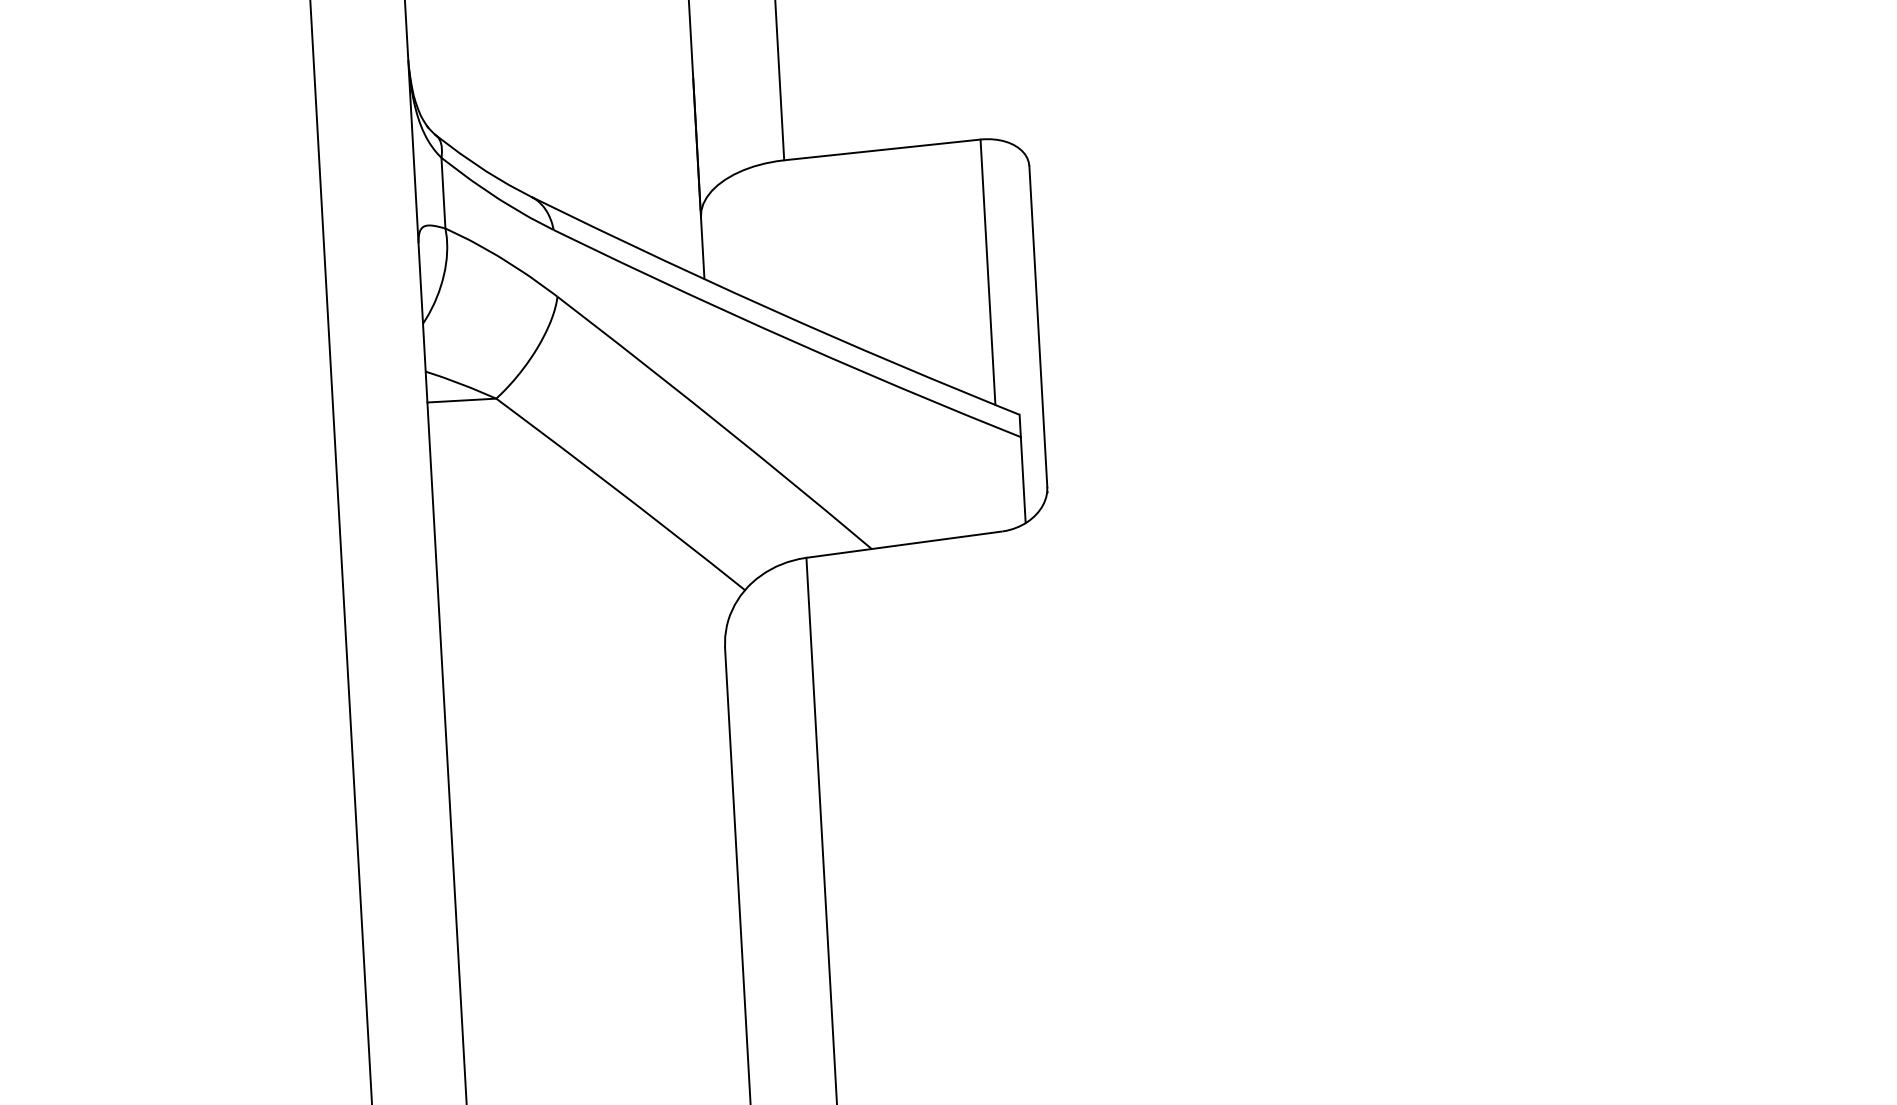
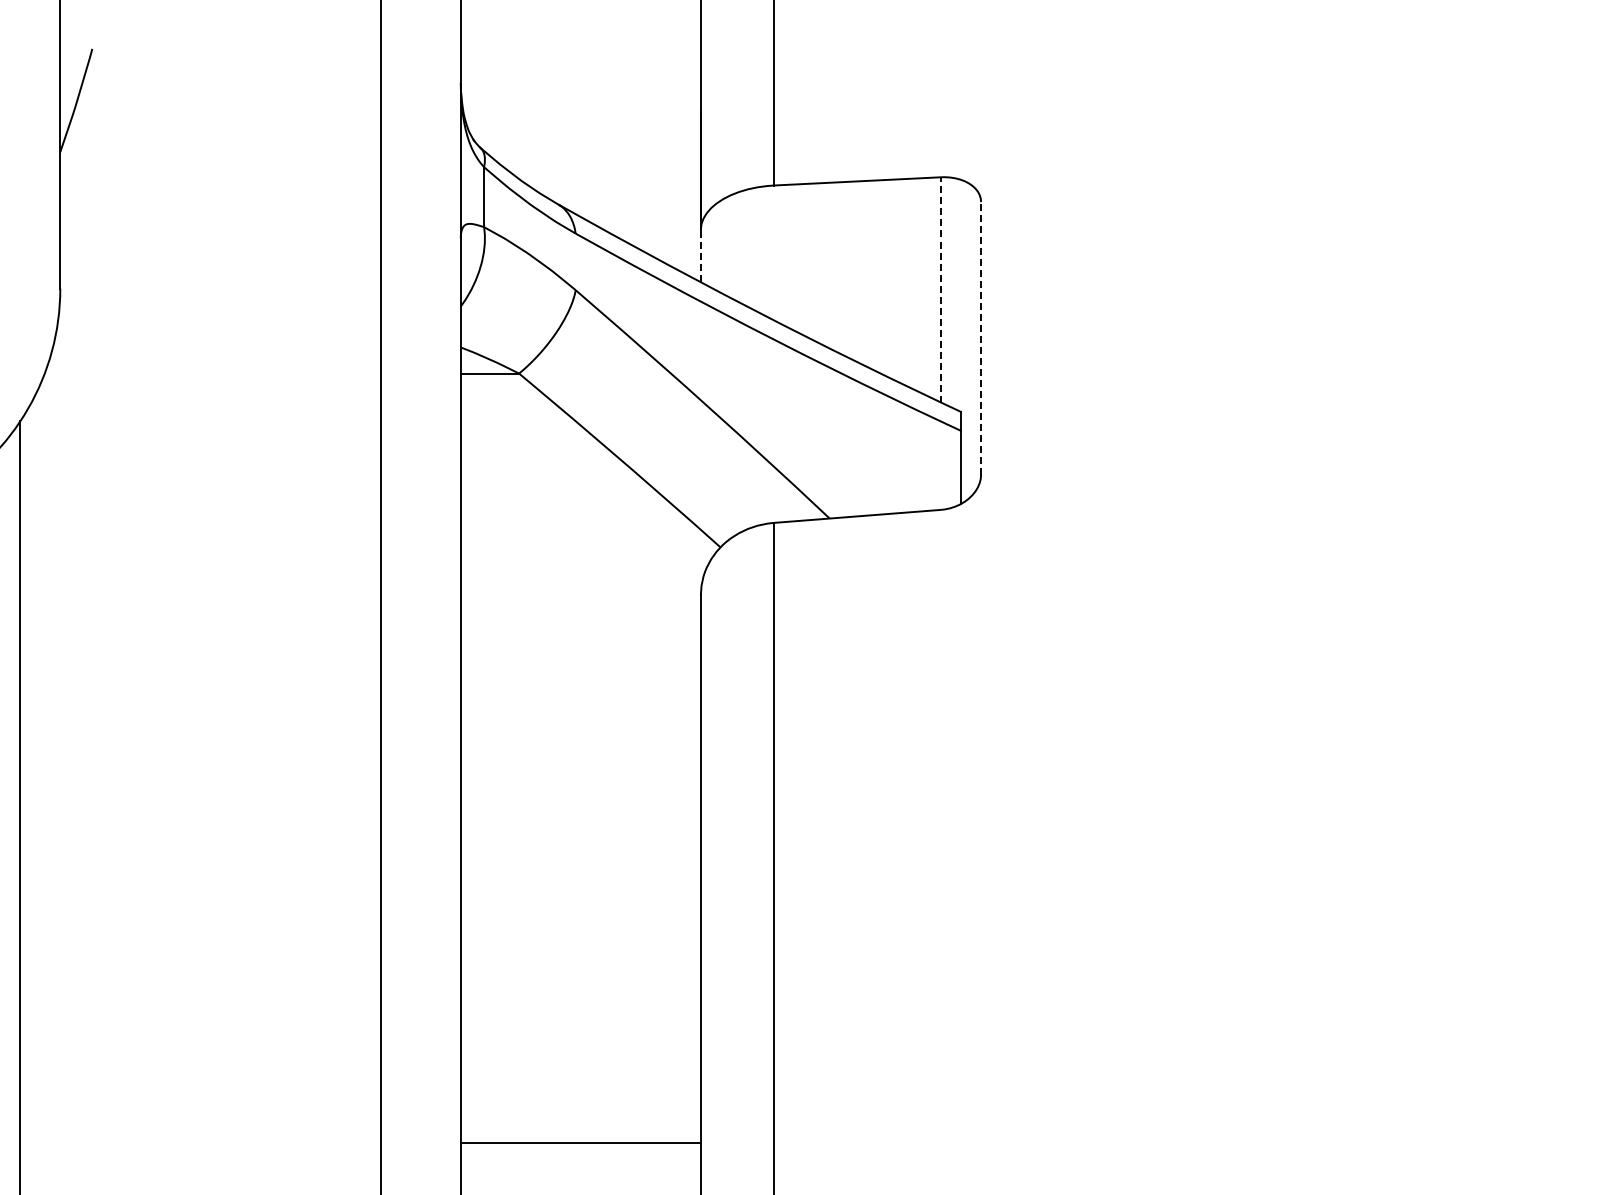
line: (702, 247) -> (700, 255), solid -> dashed
line: (988, 271) -> (941, 289), solid -> dashed
line: (1038, 325) -> (981, 337), solid -> dashed

